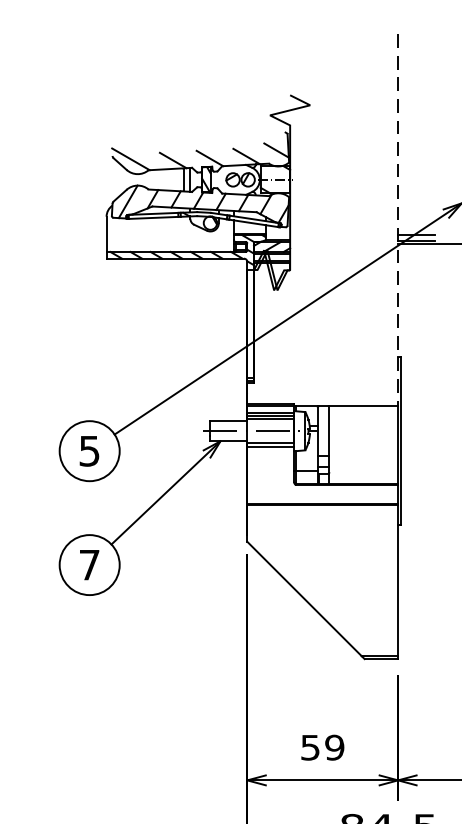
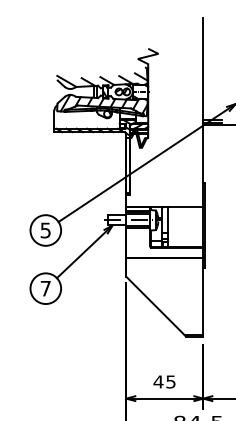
line: (398, 220) -> (203, 112), dashed -> solid
text: (322, 746) -> (164, 381), 59 -> 45

